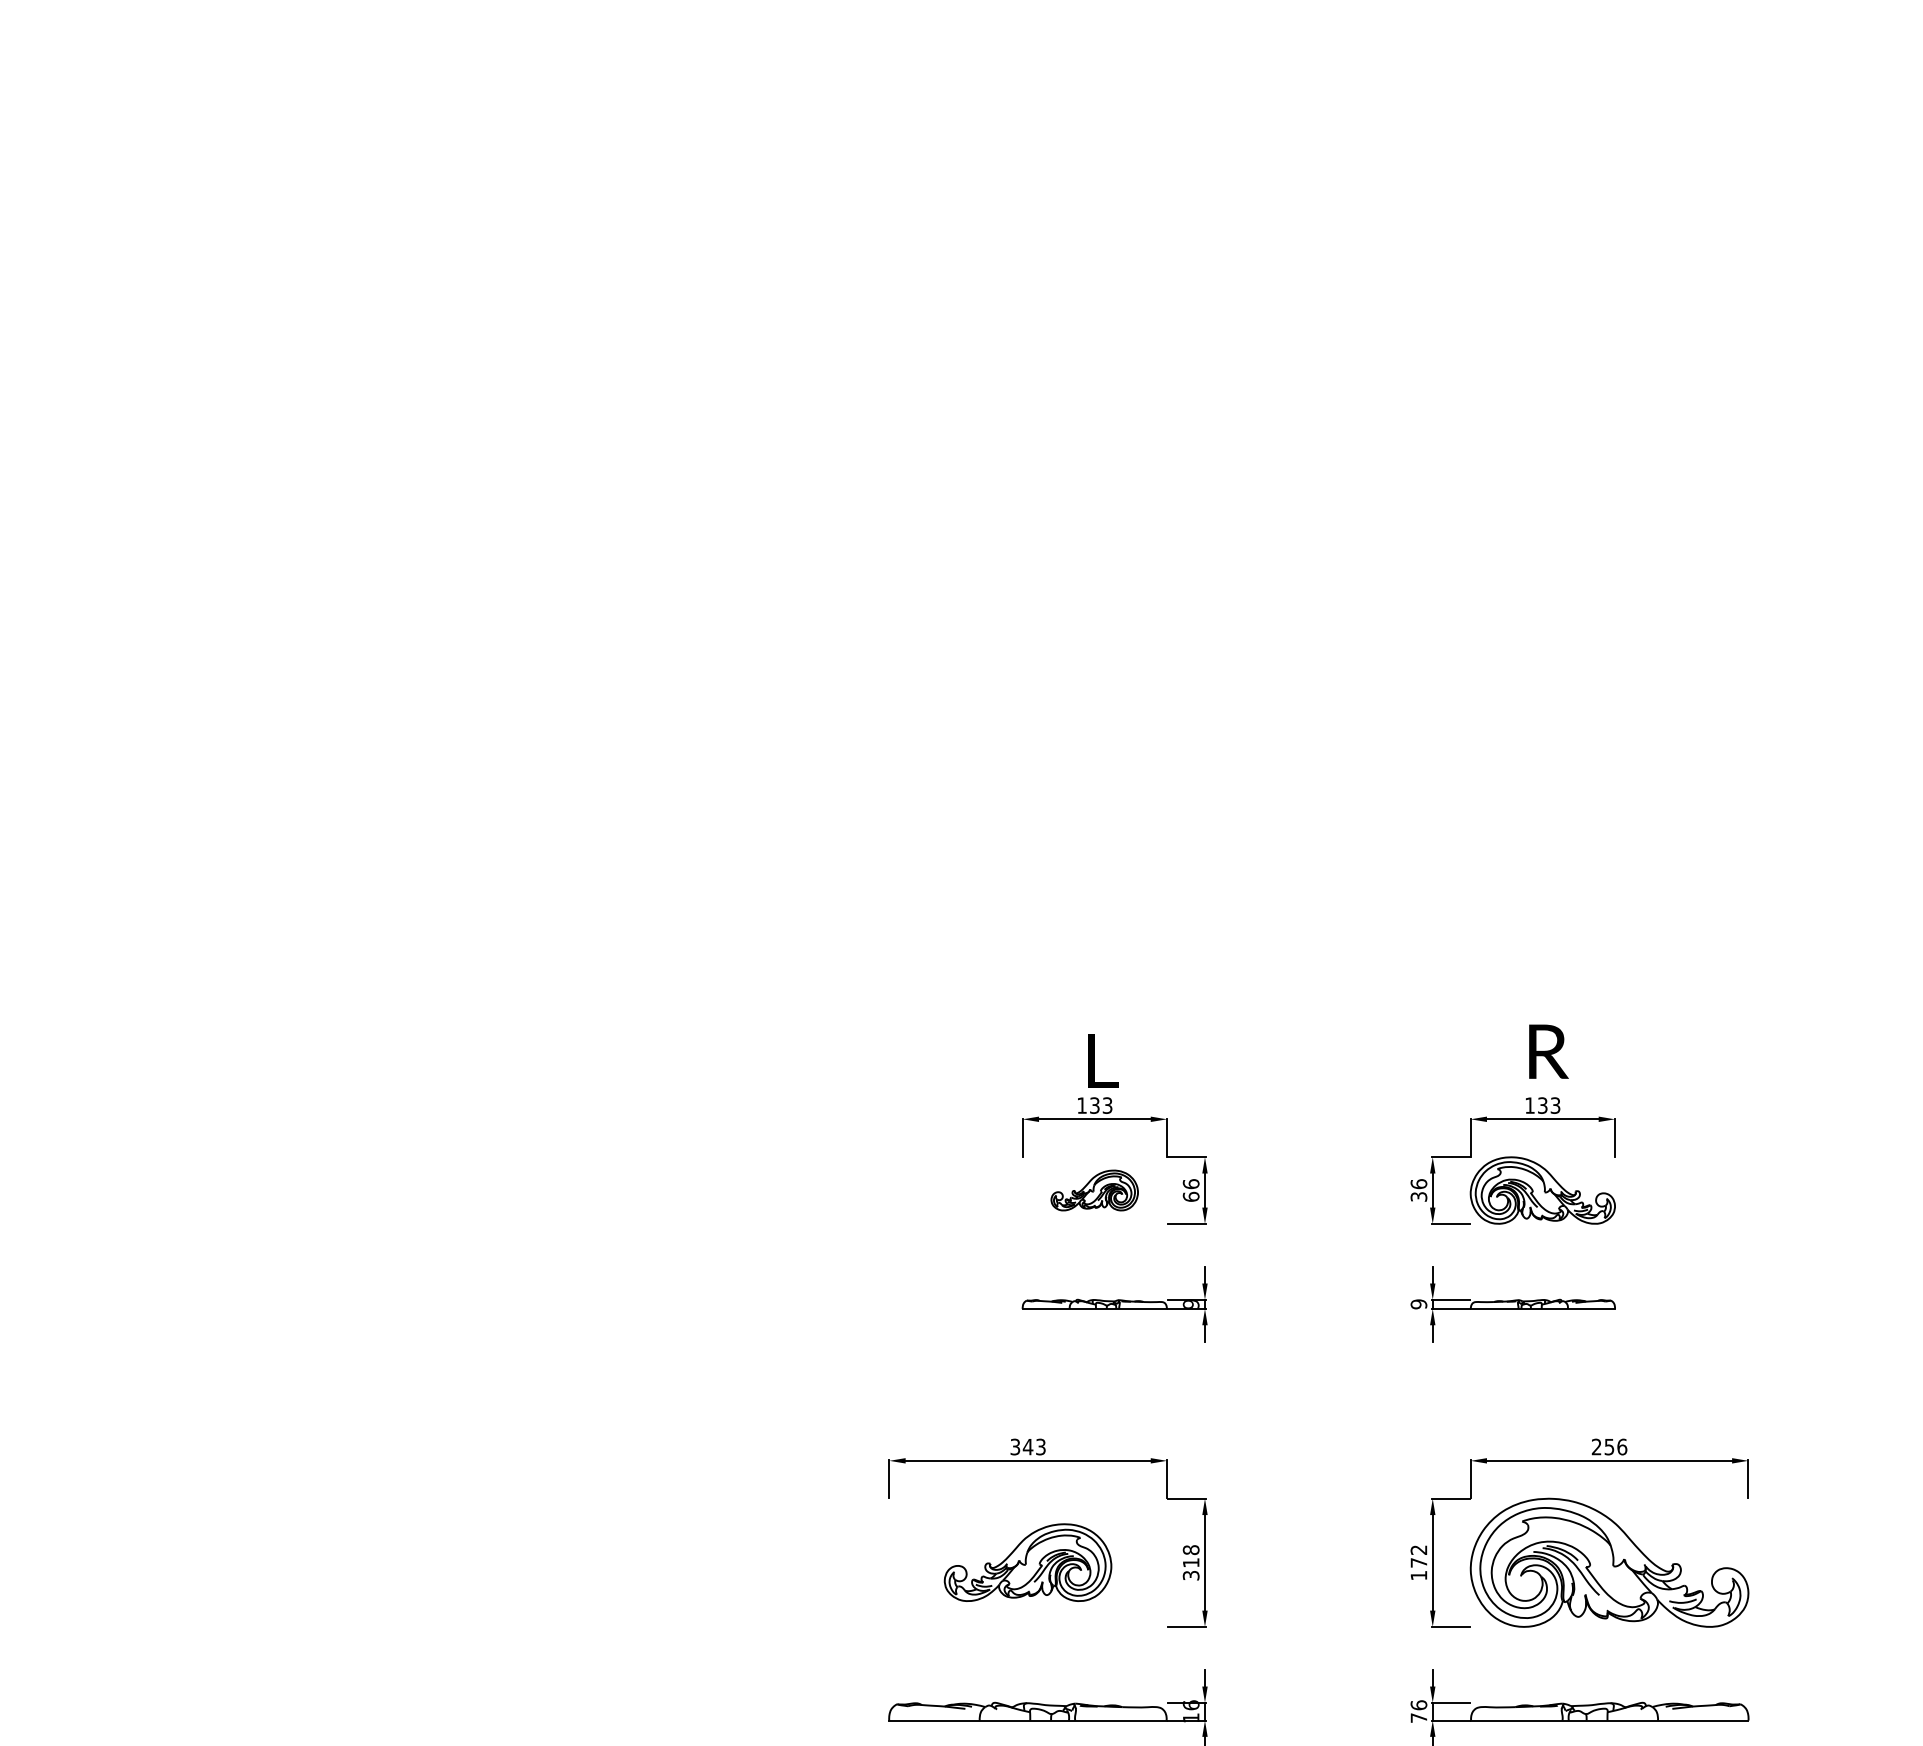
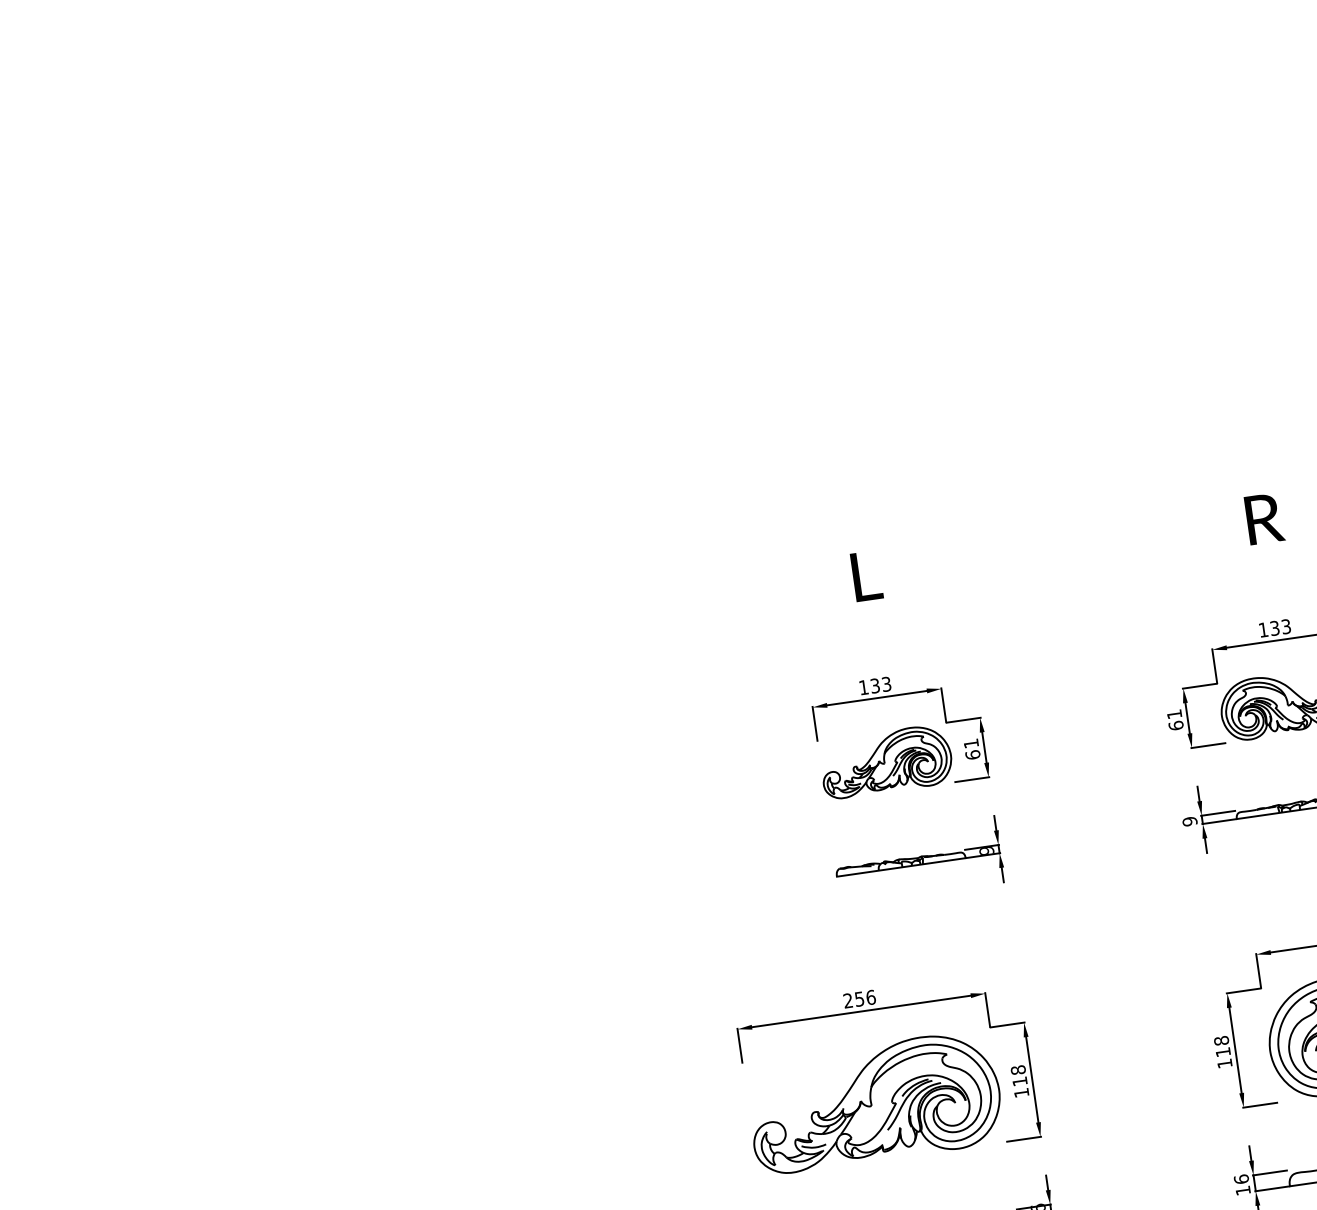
text: (1548, 1051) -> (1264, 518), moved
text: (1103, 1060) -> (867, 575), moved
text: (1190, 1184) -> (970, 744), 66 -> 61
part: (1094, 1190) -> (885, 761), size x1.67
text: (1418, 1190) -> (1174, 720), 36 -> 61
text: (1027, 1446) -> (858, 998), 343 -> 256
text: (1418, 1556) -> (1221, 1046), 172 -> 118
part: (1027, 1562) -> (873, 1102), size x1.67
text: (1190, 1575) -> (1020, 1092), 318 -> 118
text: (1418, 1717) -> (1242, 1190), 76 -> 16

